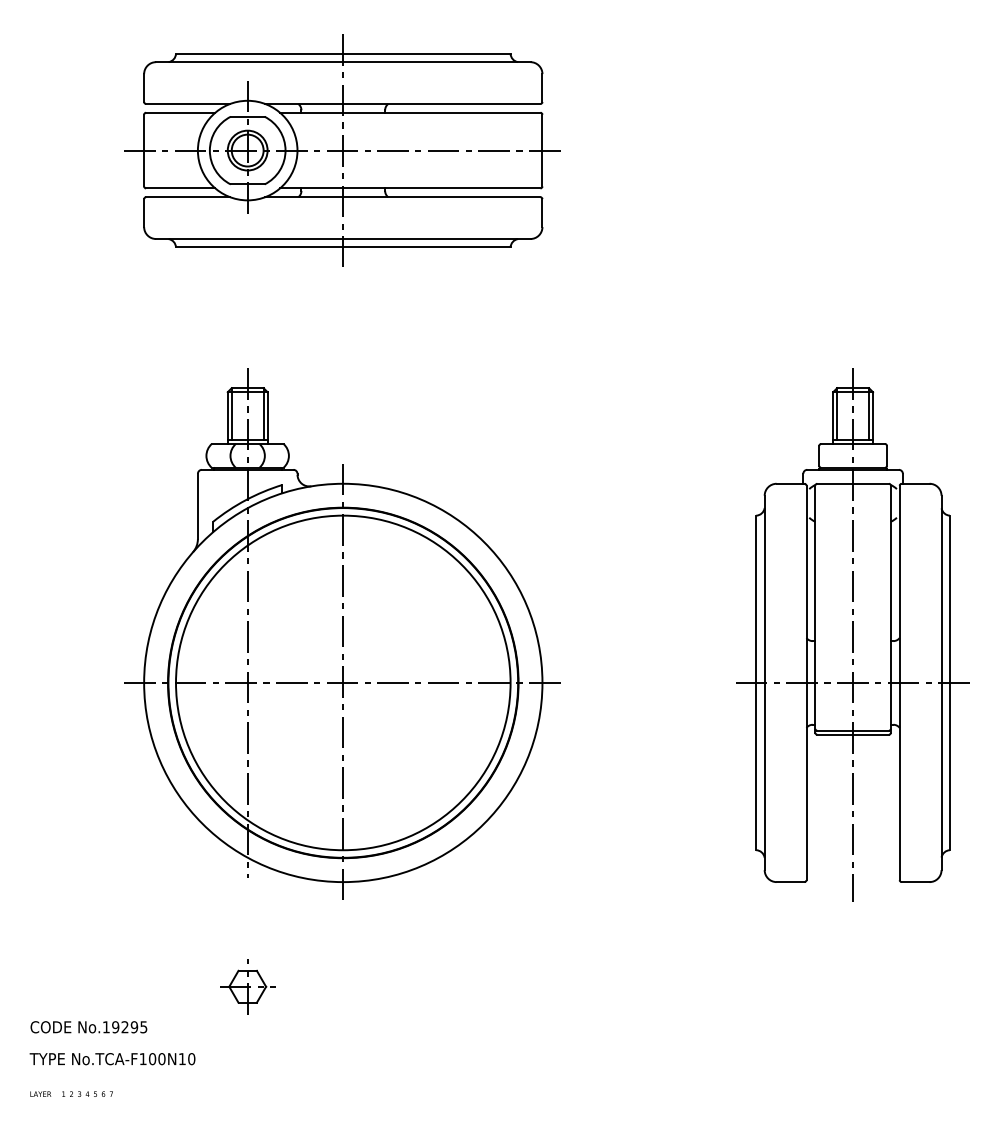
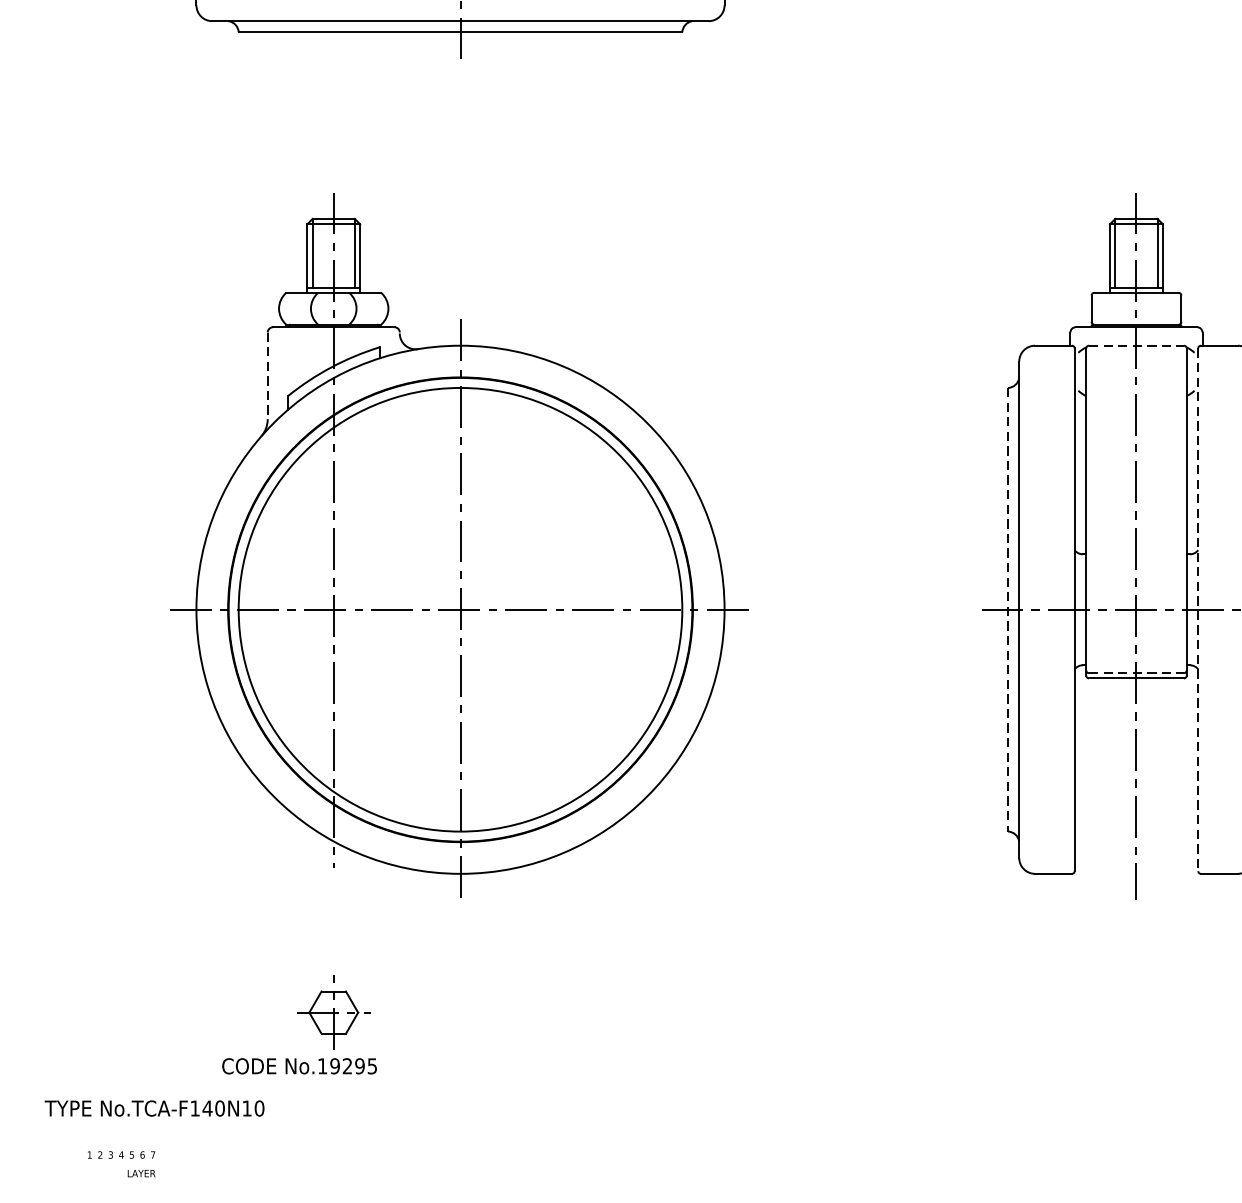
line: (853, 483) -> (1136, 345), solid -> dashed
line: (197, 506) -> (267, 375), solid -> dashed
line: (756, 683) -> (1008, 610), solid -> dashed
line: (899, 683) -> (1197, 610), solid -> dashed
line: (853, 730) -> (1136, 672), solid -> dashed
text: (88, 1027) -> (299, 1066), moved
text: (152, 1059) -> (207, 1109), No.TCA-F100N10 -> No.TCA-F140N10
text: (40, 1093) -> (141, 1172), moved

